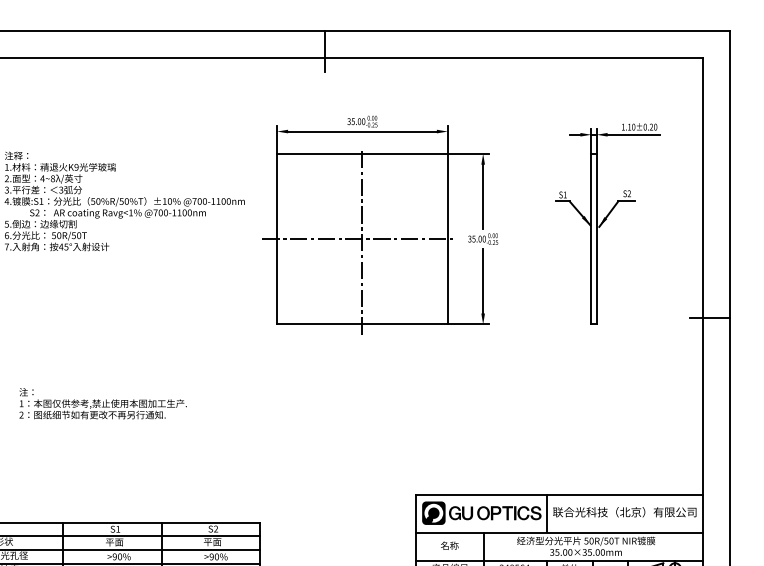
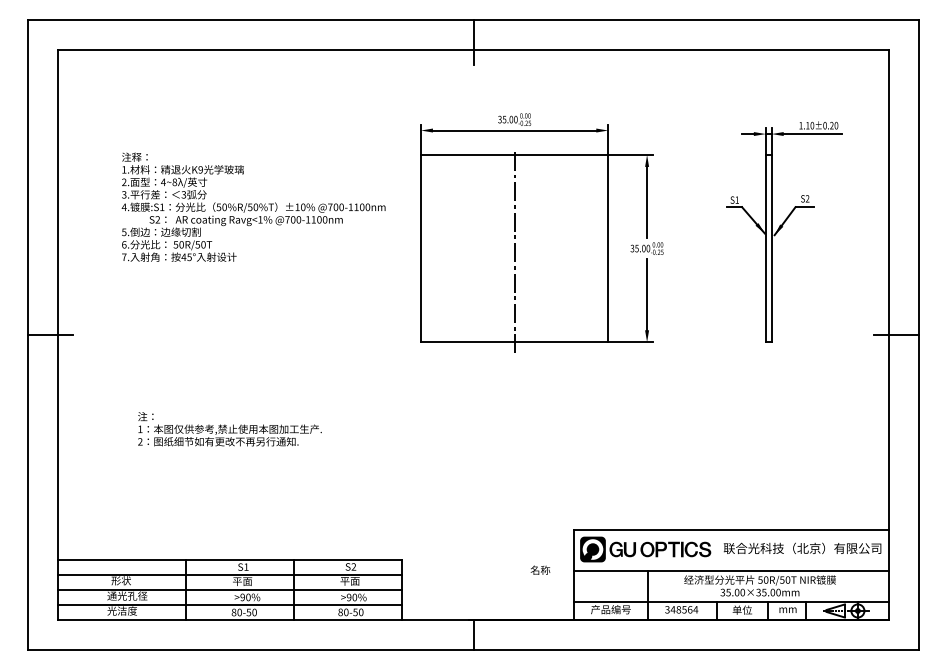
line: (358, 239) -> (510, 248), removed
line: (546, 513) -> (716, 549), removed
text: (449, 545) -> (540, 569), moved

